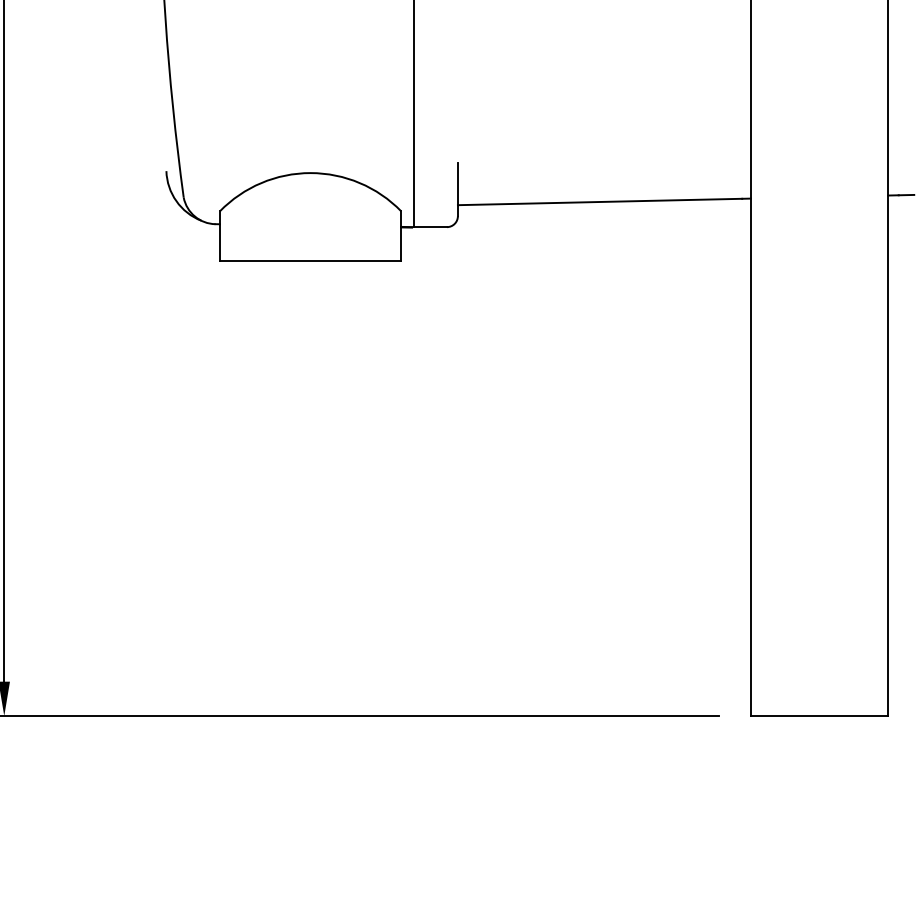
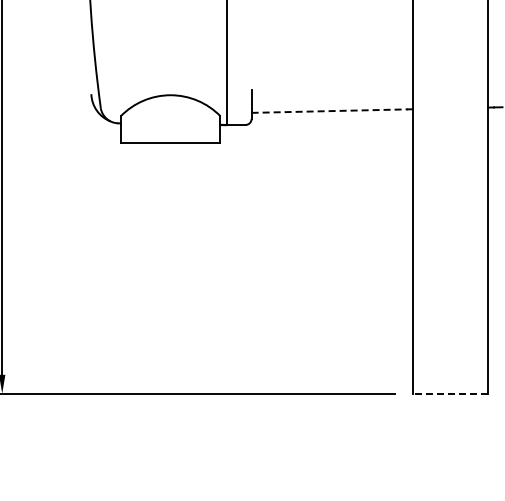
line: (601, 202) -> (330, 111), solid -> dashed
line: (819, 715) -> (450, 393), solid -> dashed

